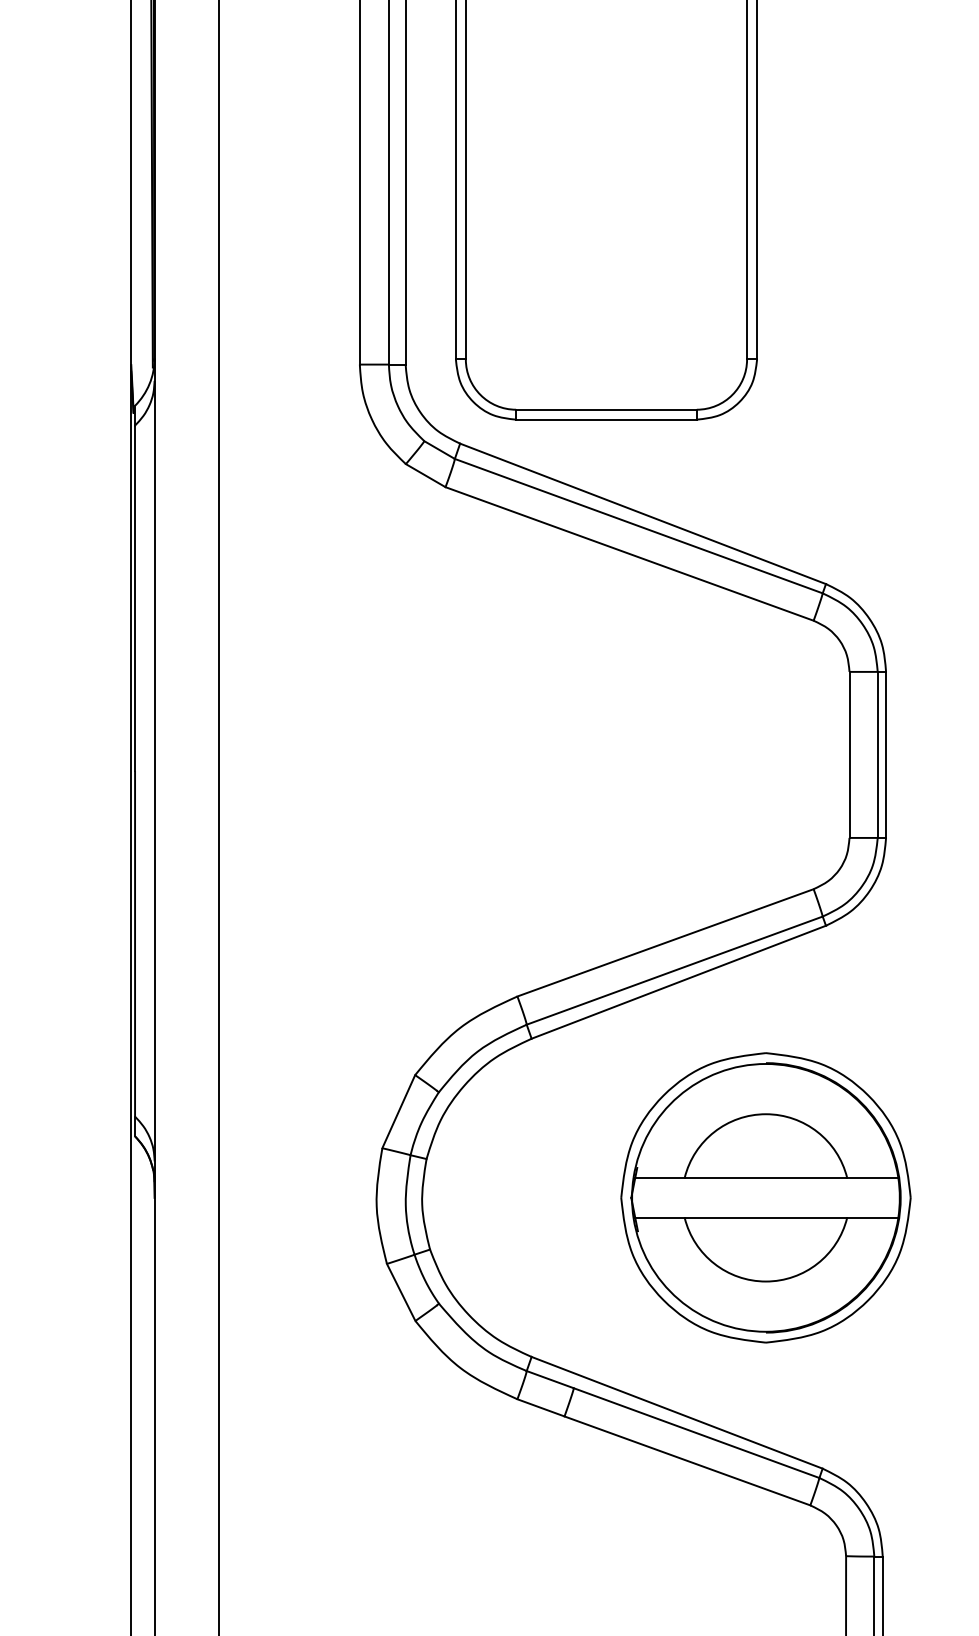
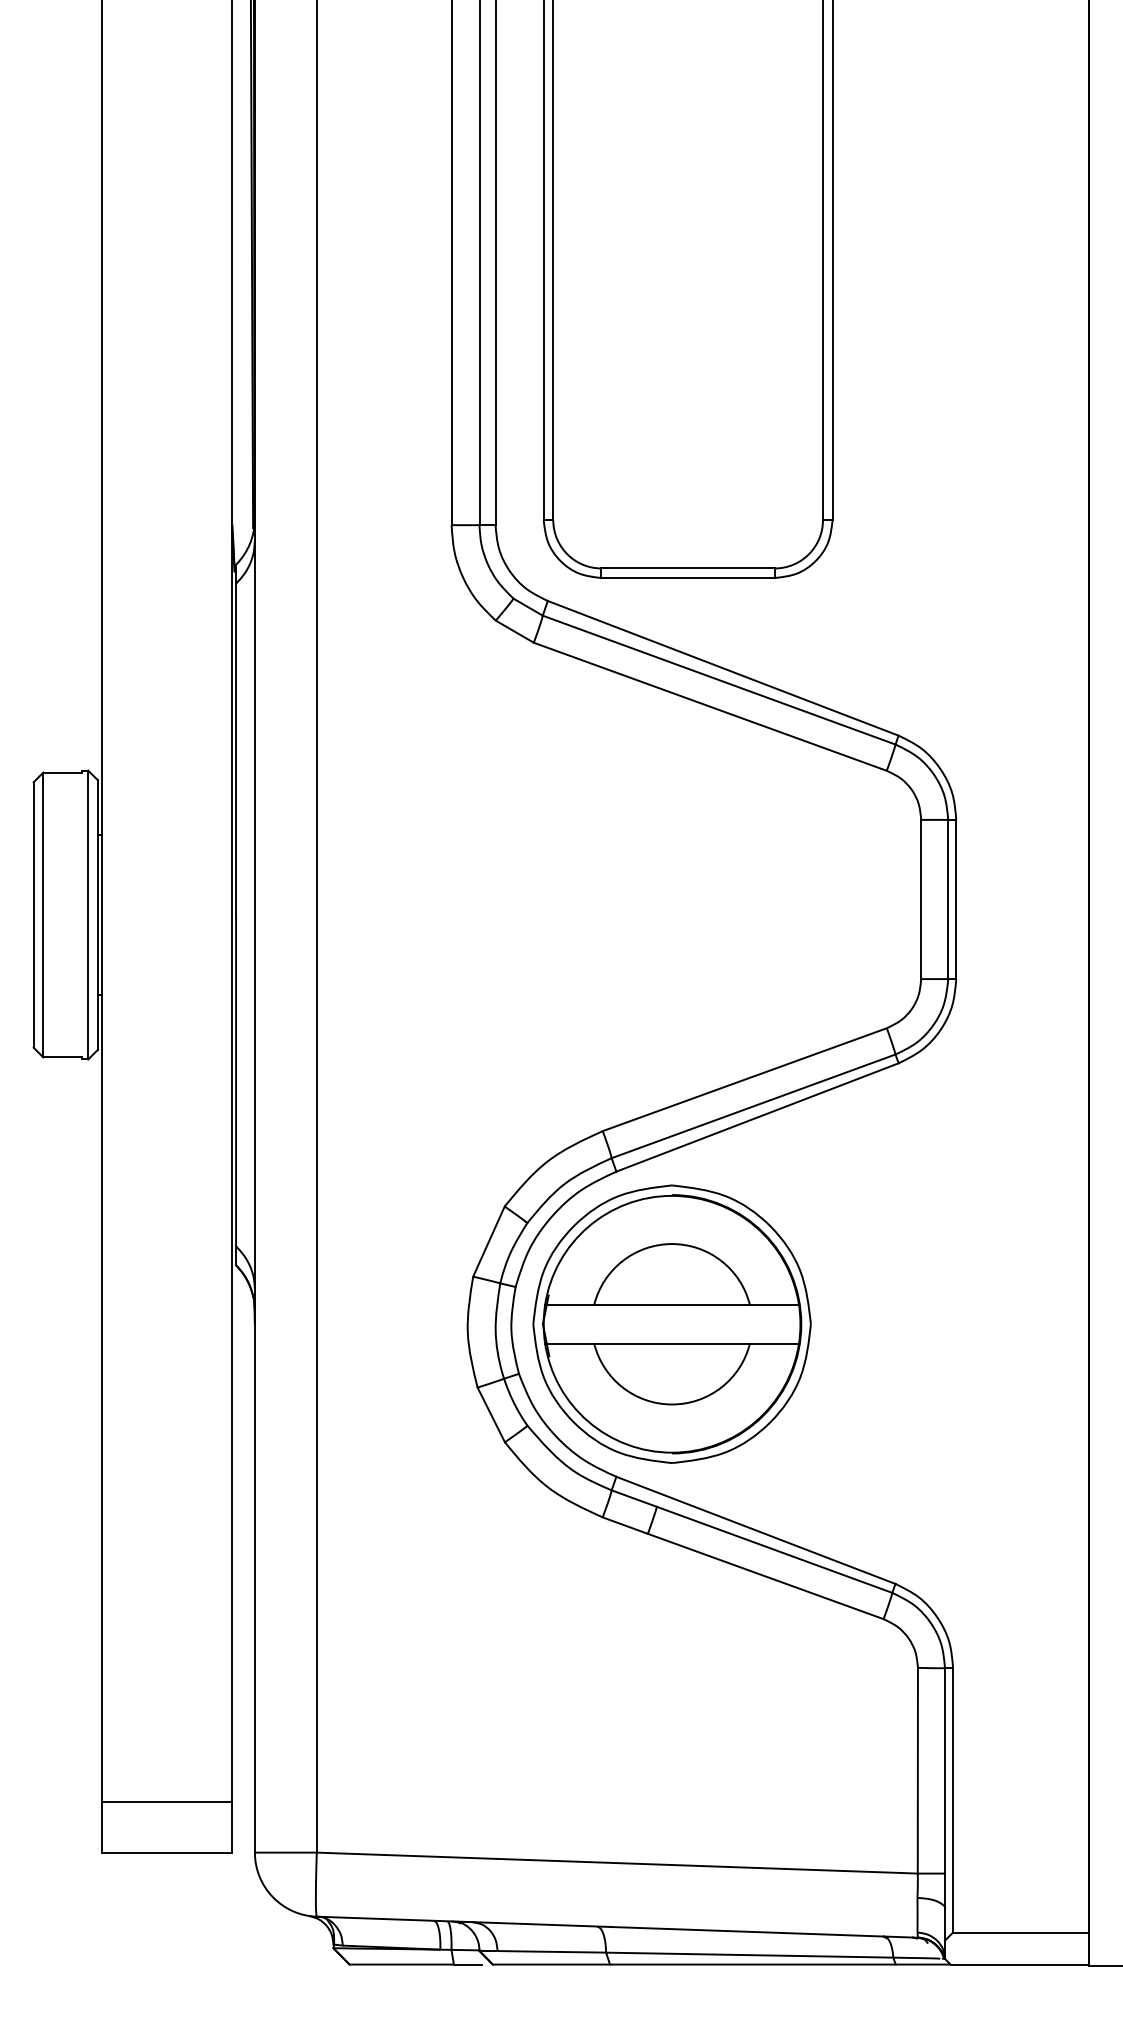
part: (765, 1197) -> (671, 1323), moved

